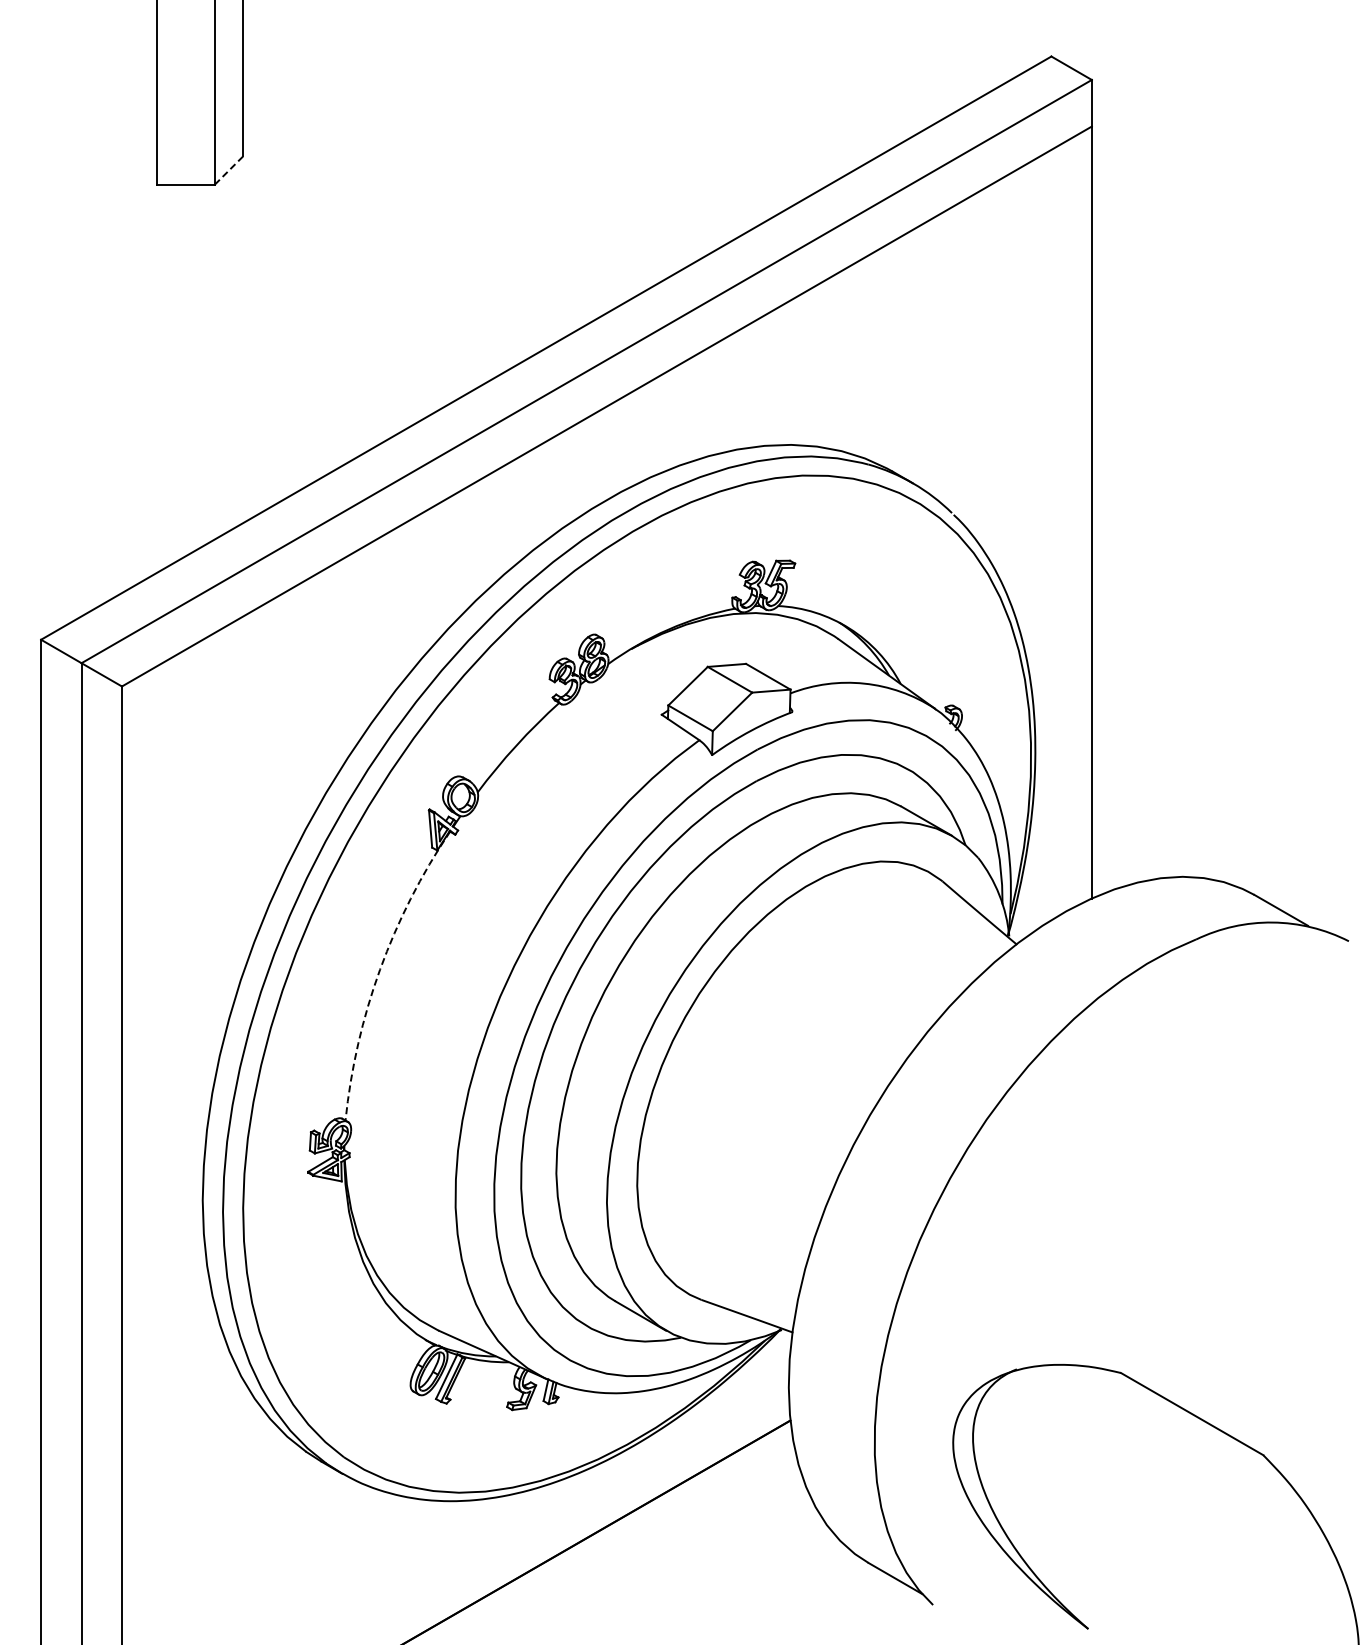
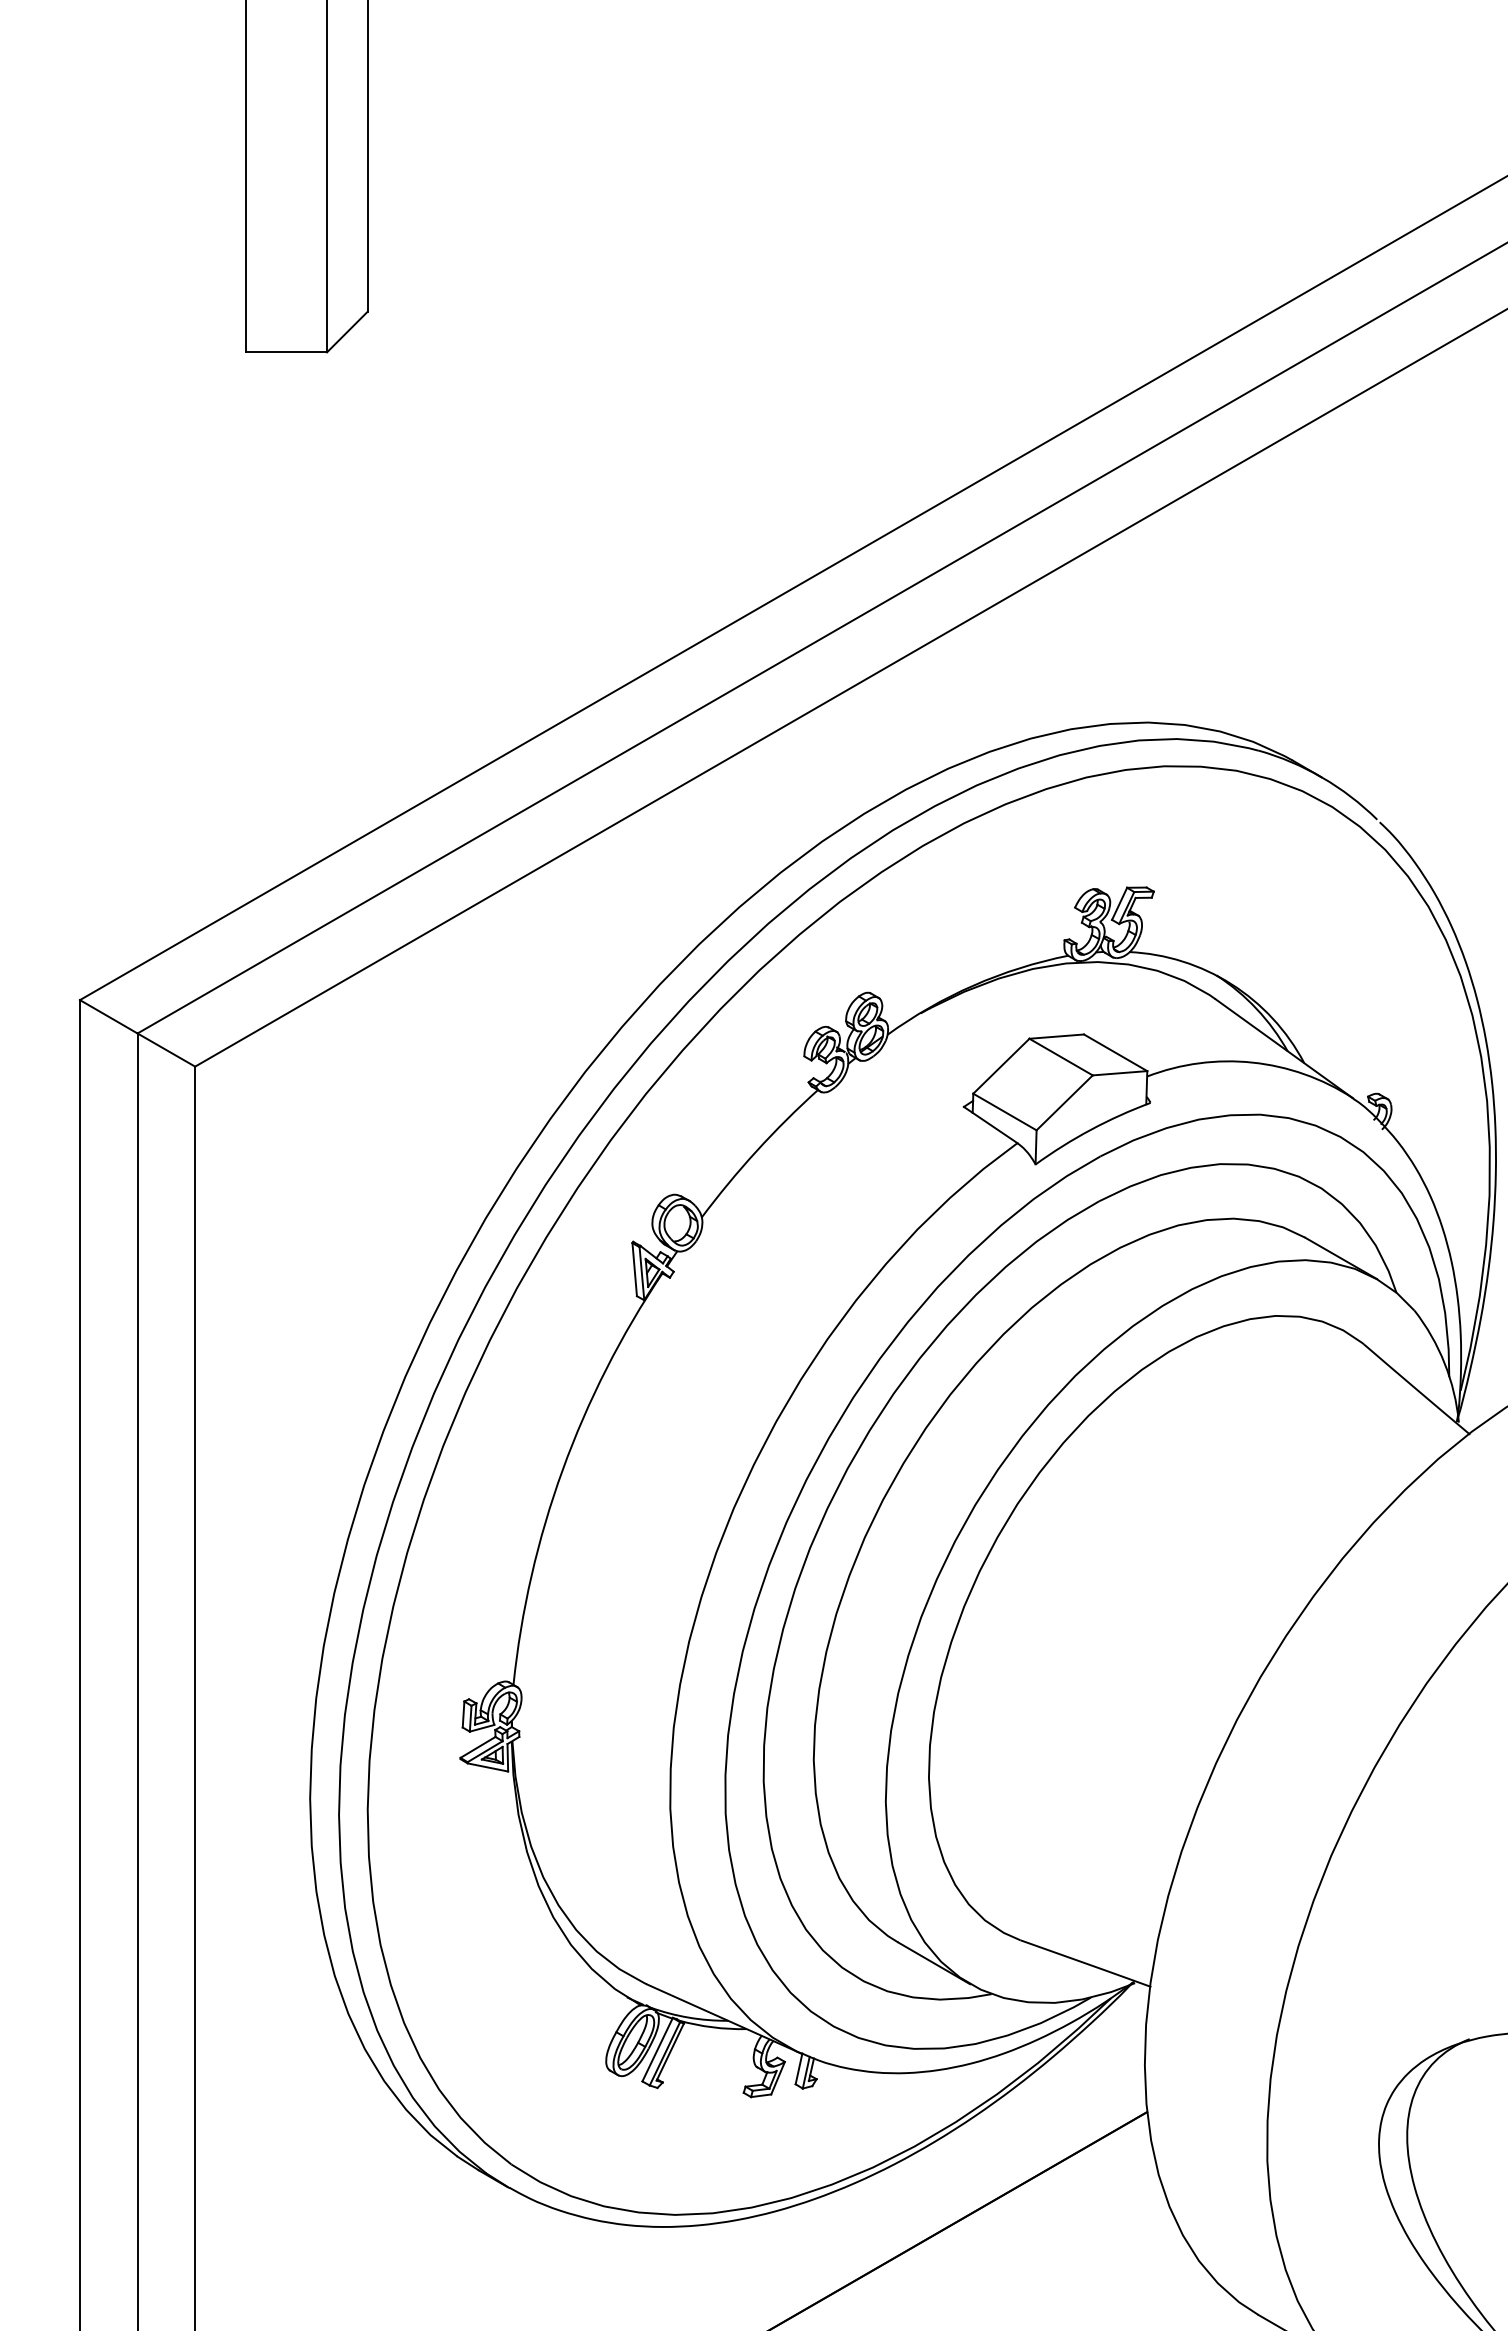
line: (228, 171) -> (346, 333), dashed -> solid
arc: (380, 969) -> (563, 1469), dashed -> solid

